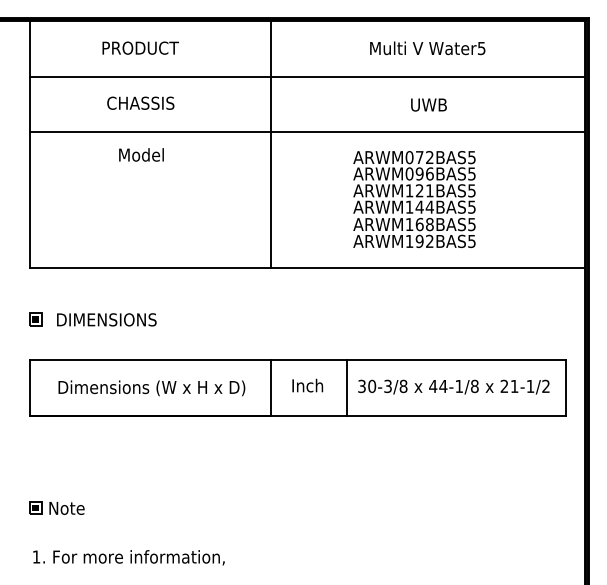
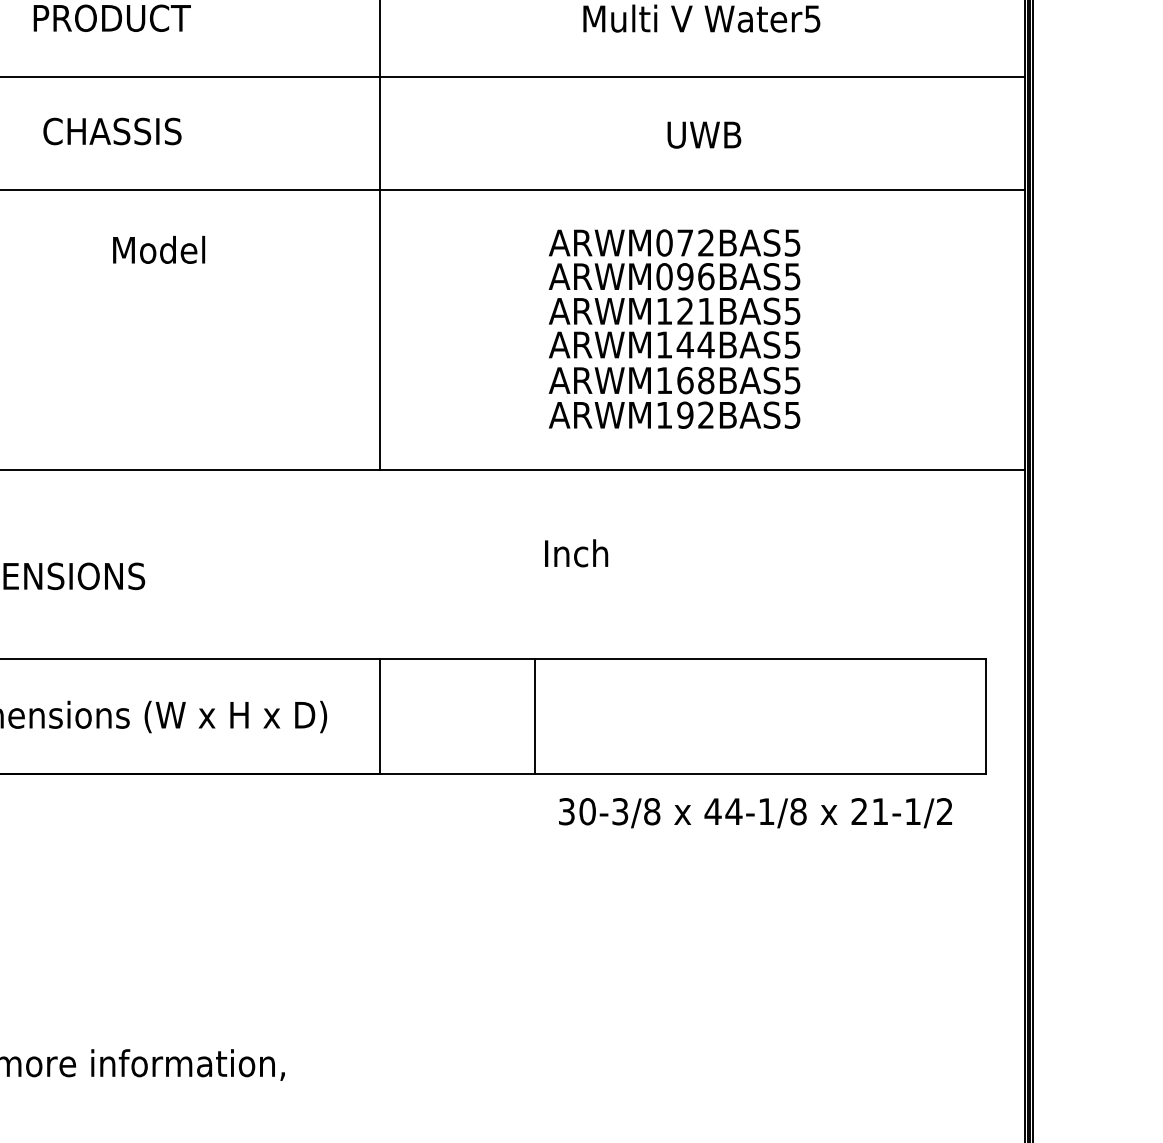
text: (141, 154) -> (159, 249), moved
text: (307, 385) -> (576, 553), moved
text: (453, 386) -> (754, 811), moved

